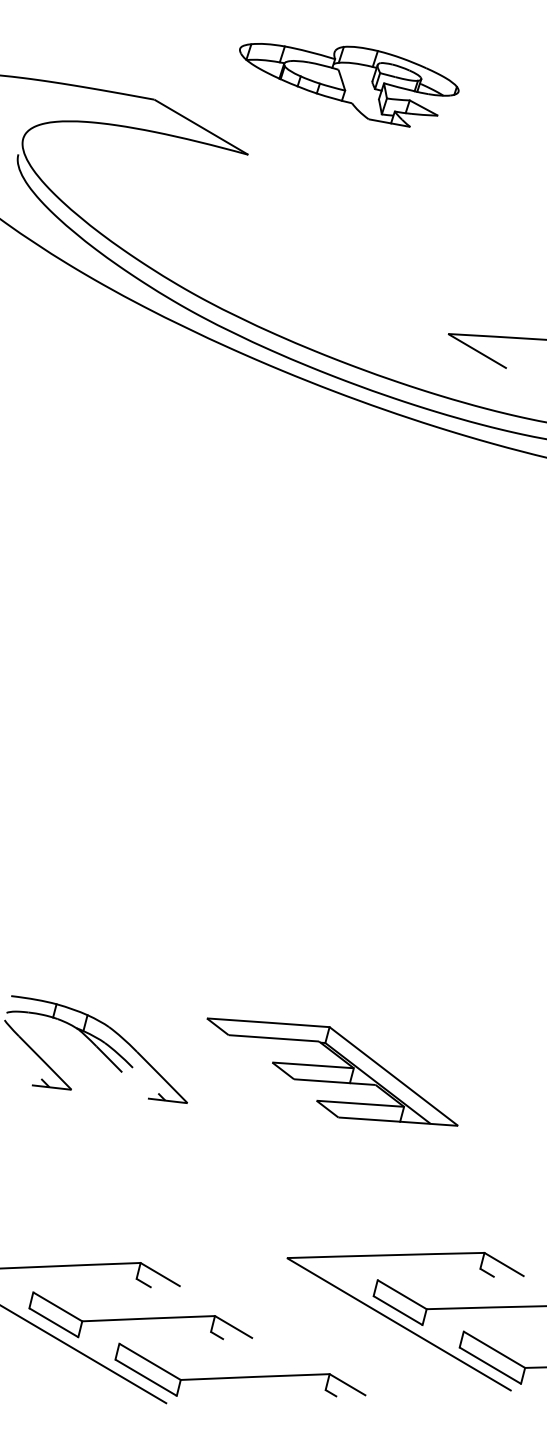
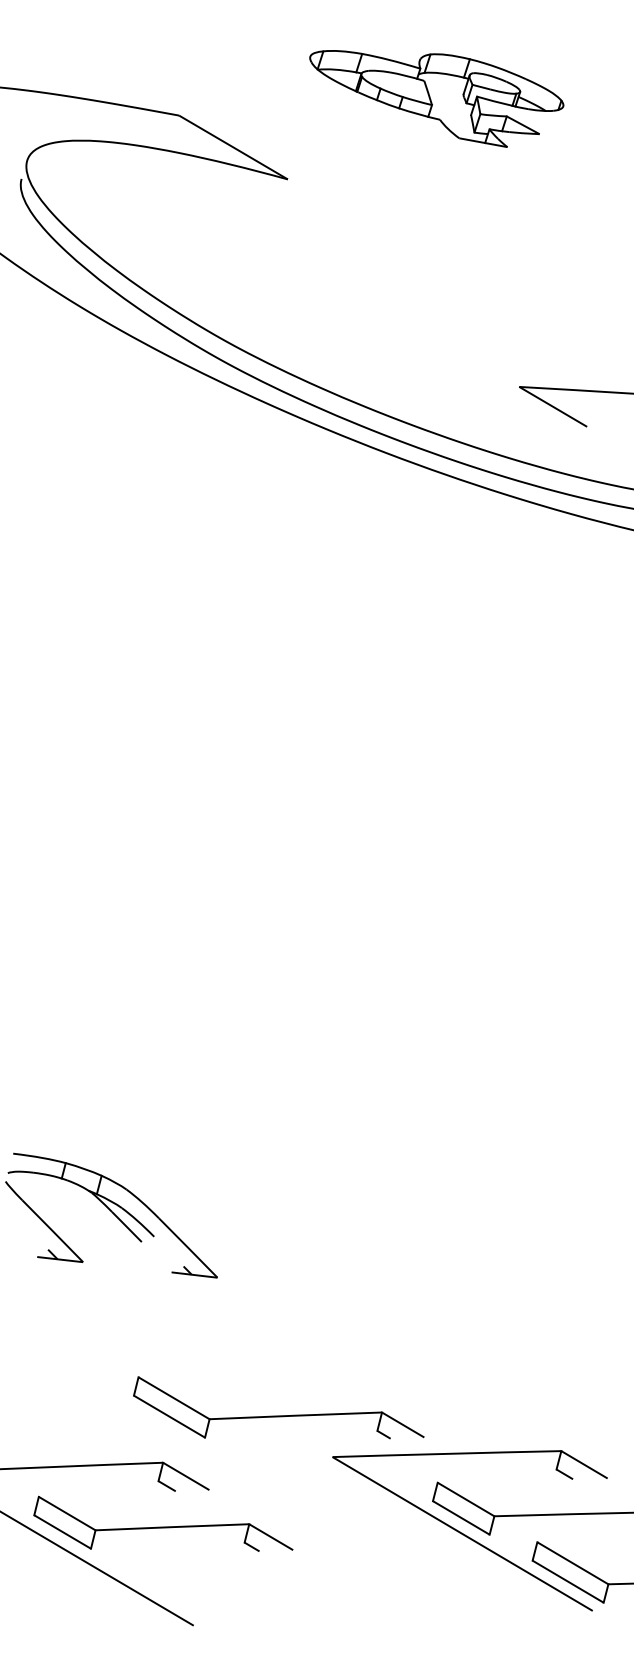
part: (349, 84) -> (436, 98), moved
part: (332, 1071) -> (385, 1241), removed
part: (240, 1376) -> (278, 1415), moved

